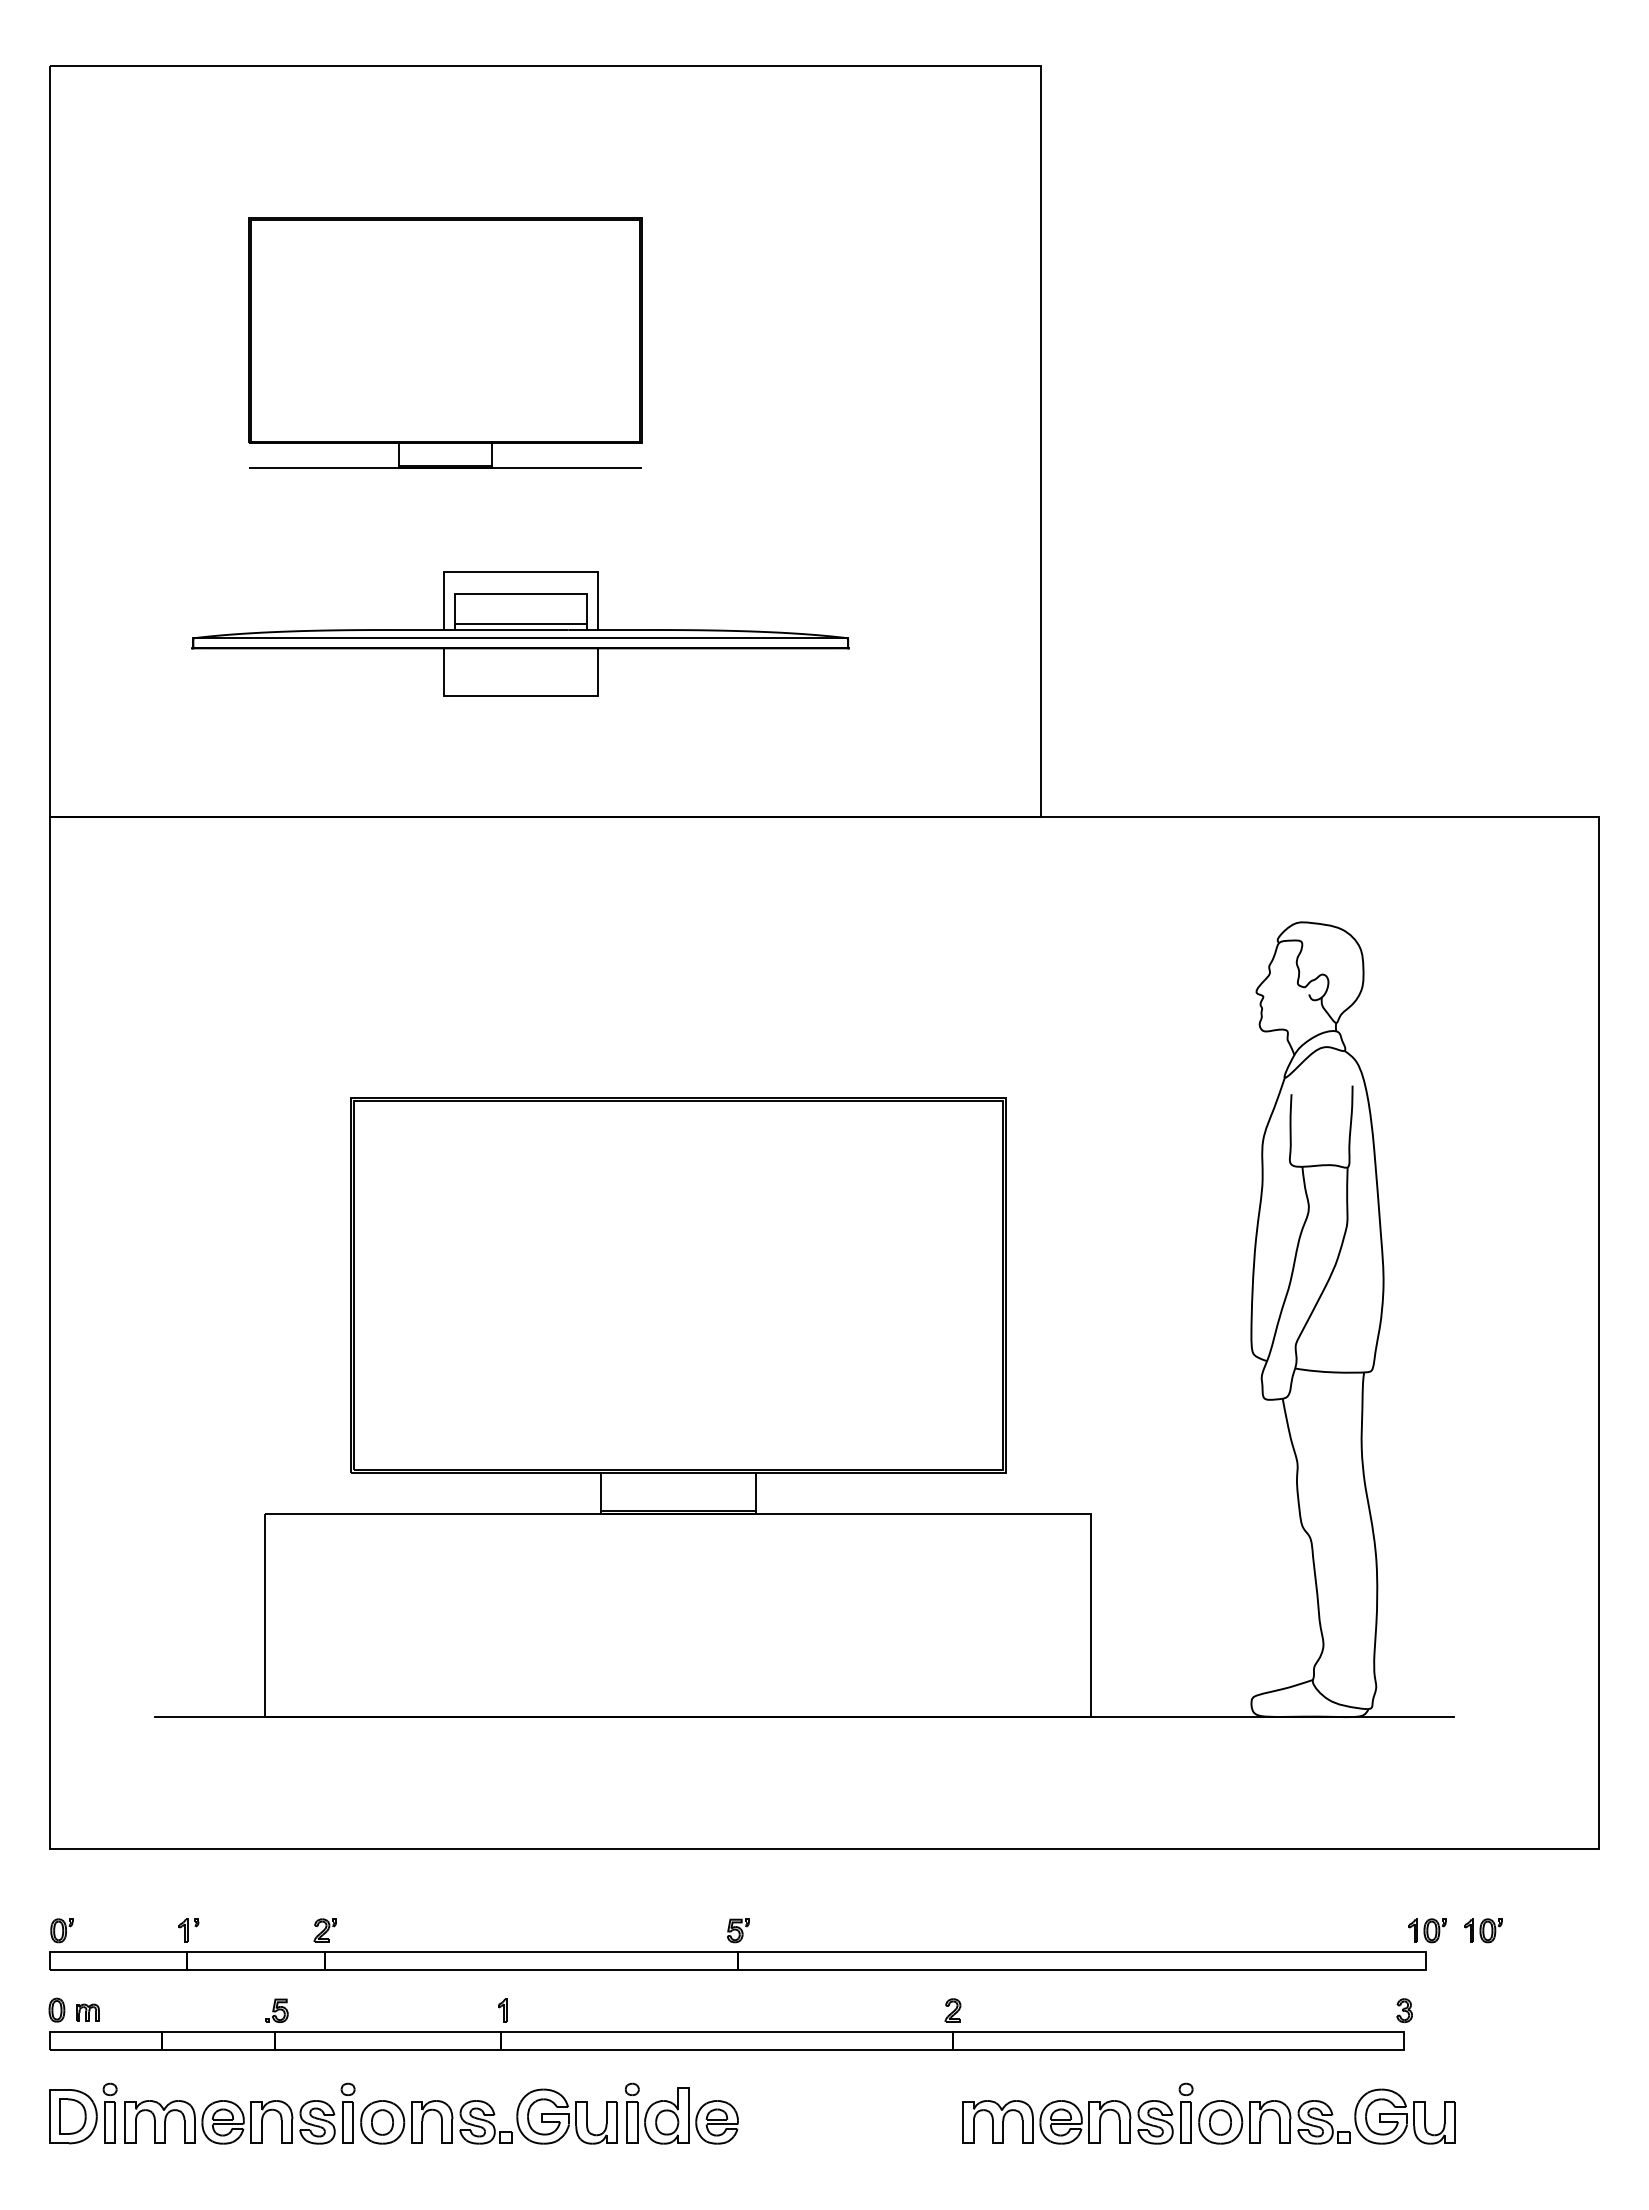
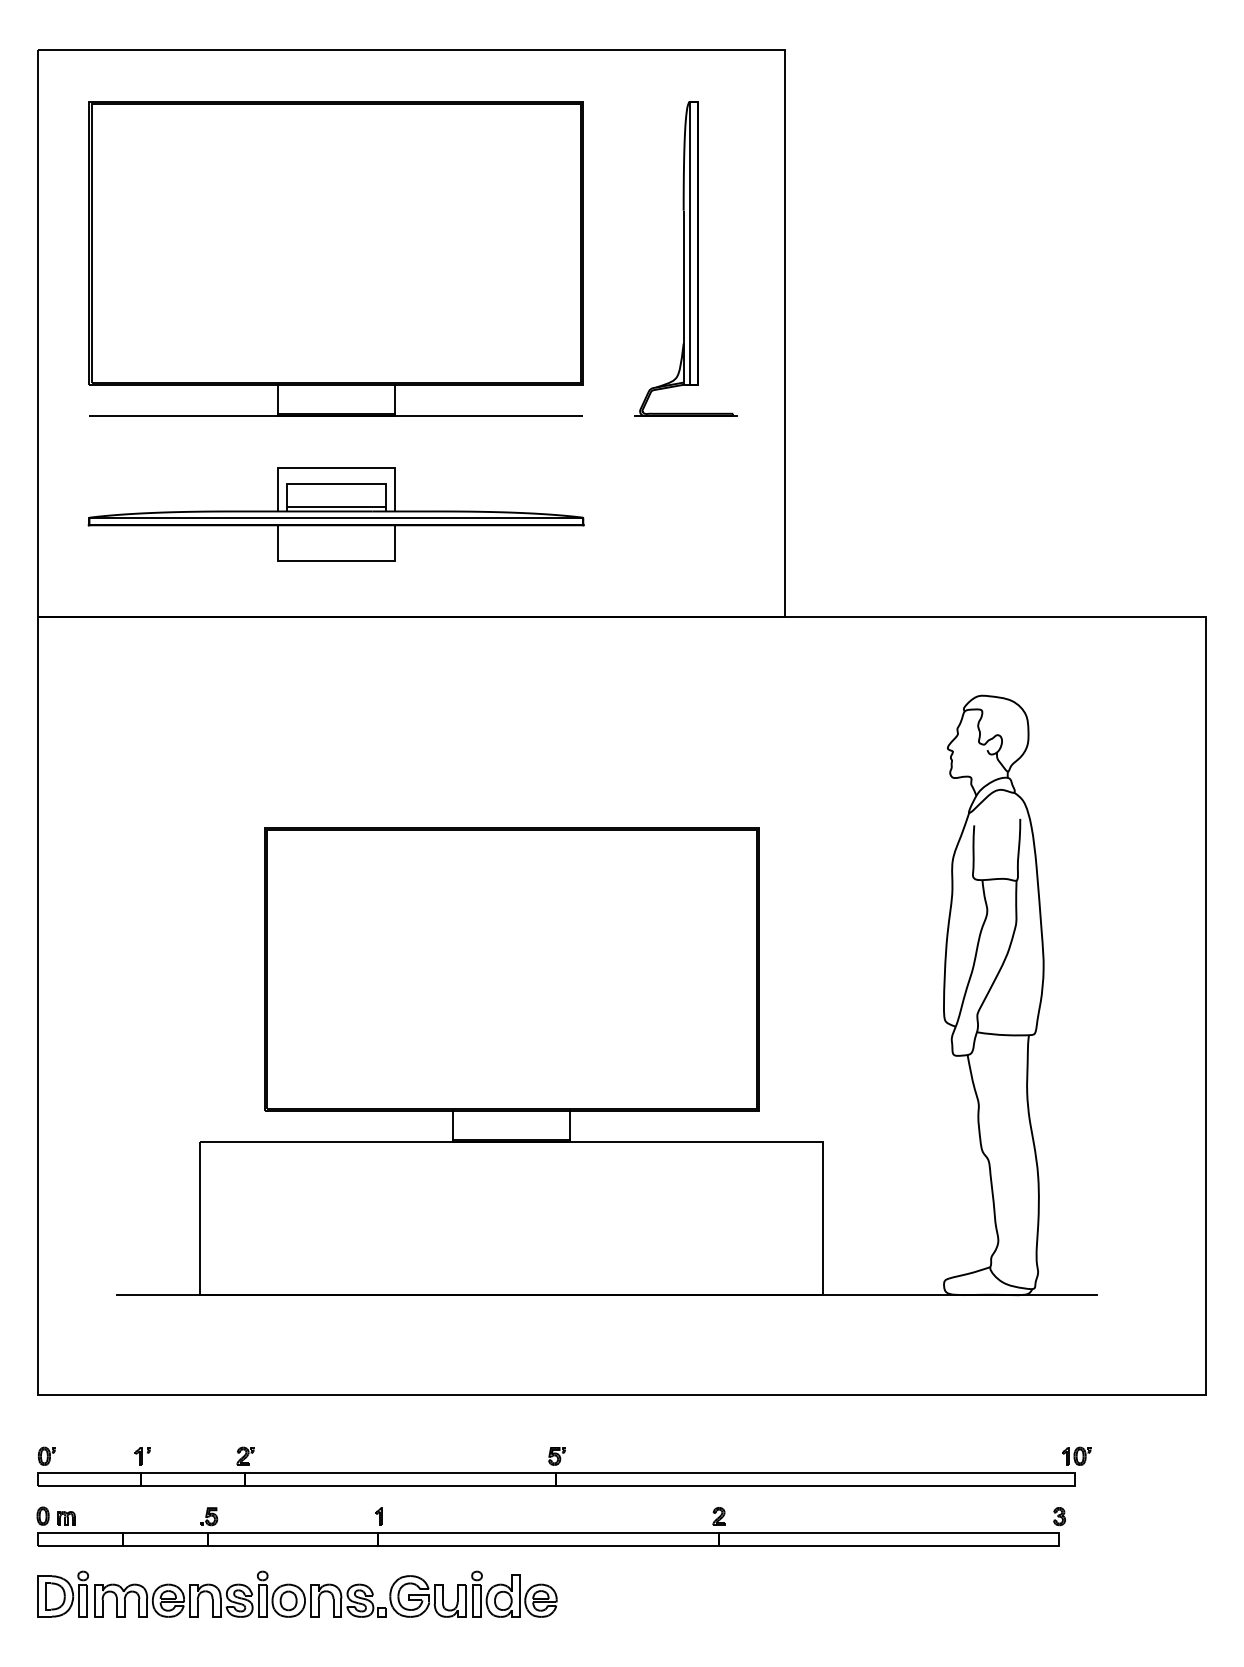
part: (445, 342) -> (336, 258), size x1.67
part: (909, 343) -> (686, 259), added
part: (520, 633) -> (336, 514), moved
part: (1483, 1930) -> (1119, 1456), removed
part: (1208, 2113) -> (911, 1594), removed

